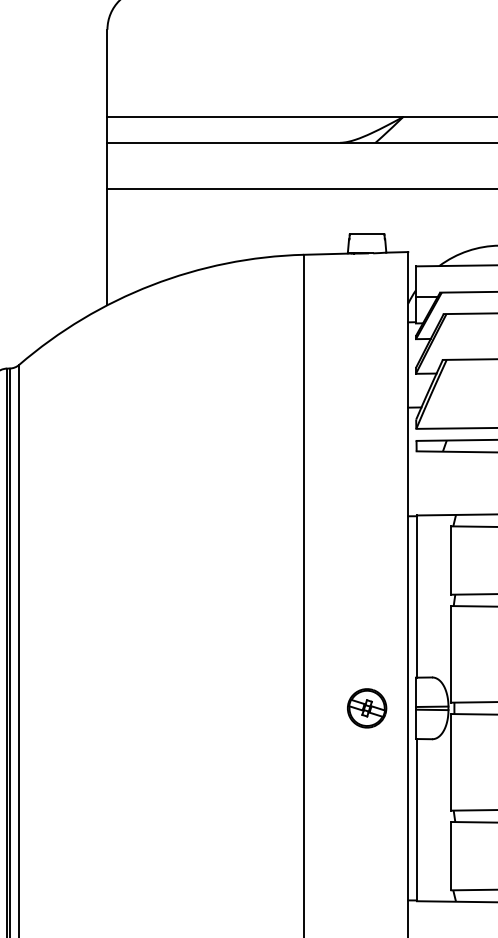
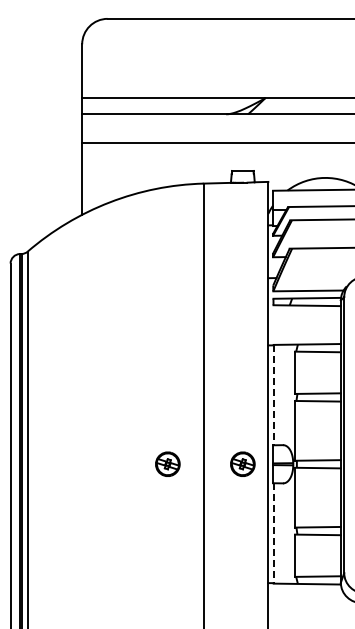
line: (416, 597) -> (273, 395), solid -> dashed
part: (245, 707) -> (167, 463), added
line: (416, 820) -> (273, 533), solid -> dashed

